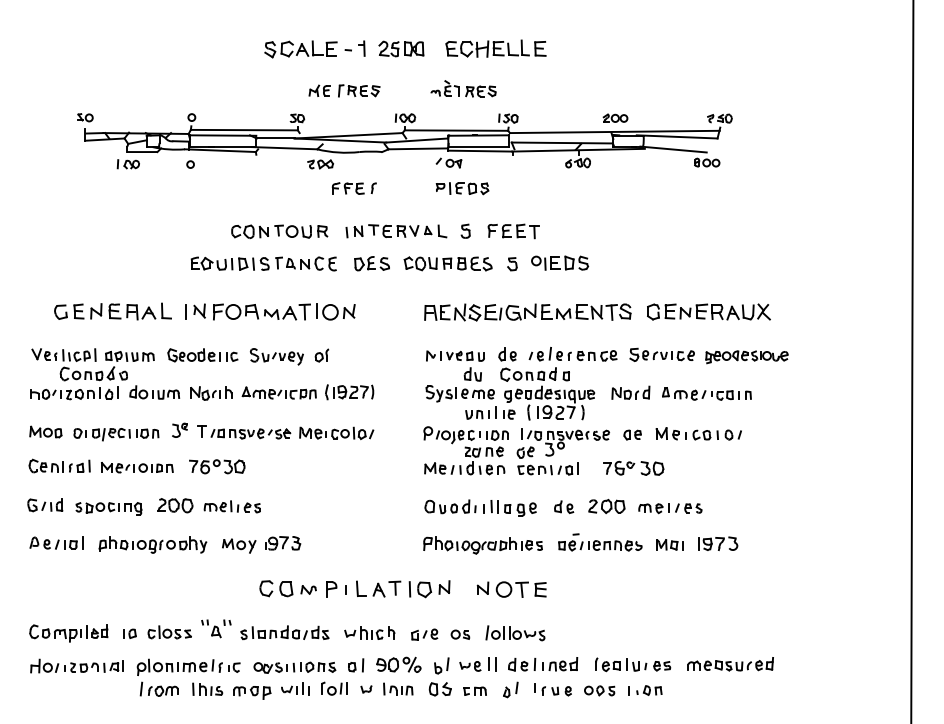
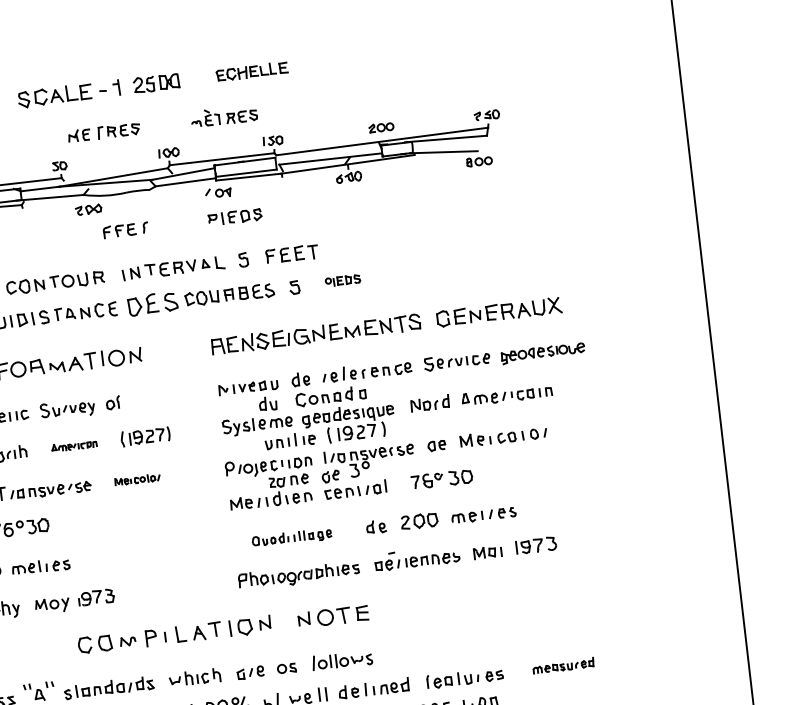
part: (495, 48) -> (251, 71), size x0.7
part: (560, 262) -> (343, 280), size x0.6
part: (371, 263) -> (152, 303), size x1.4
part: (278, 392) -> (73, 445), size x0.6
part: (336, 433) -> (137, 479), size x0.6
part: (480, 507) -> (291, 537), size x0.7
part: (730, 664) -> (563, 666), size x0.7

